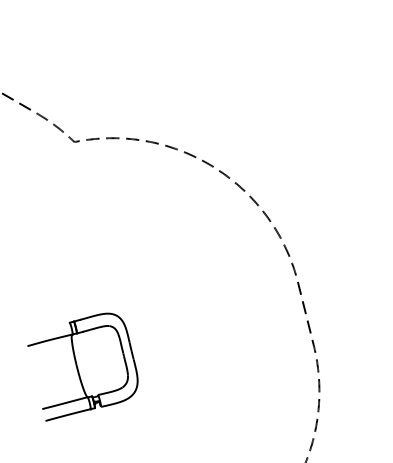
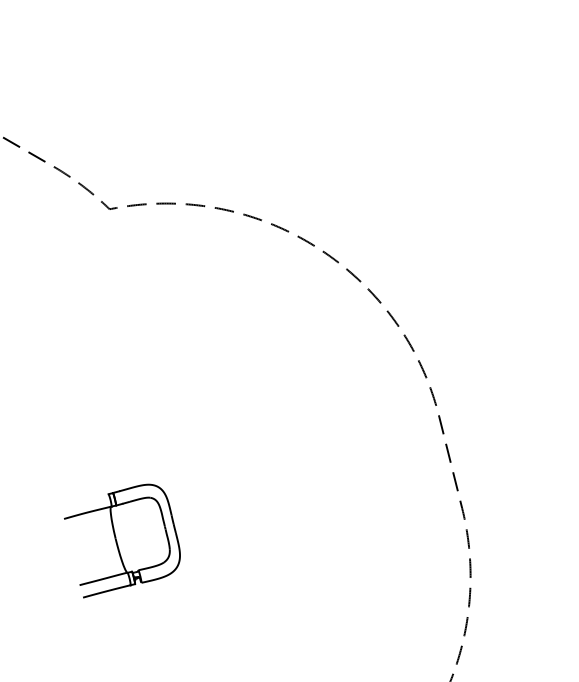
part: (83, 367) -> (123, 541), size x0.71

